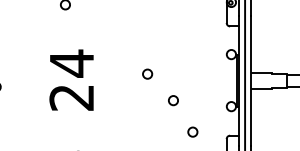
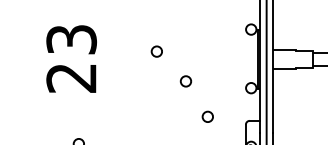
text: (71, 63) -> (71, 39), 24 -> 23

